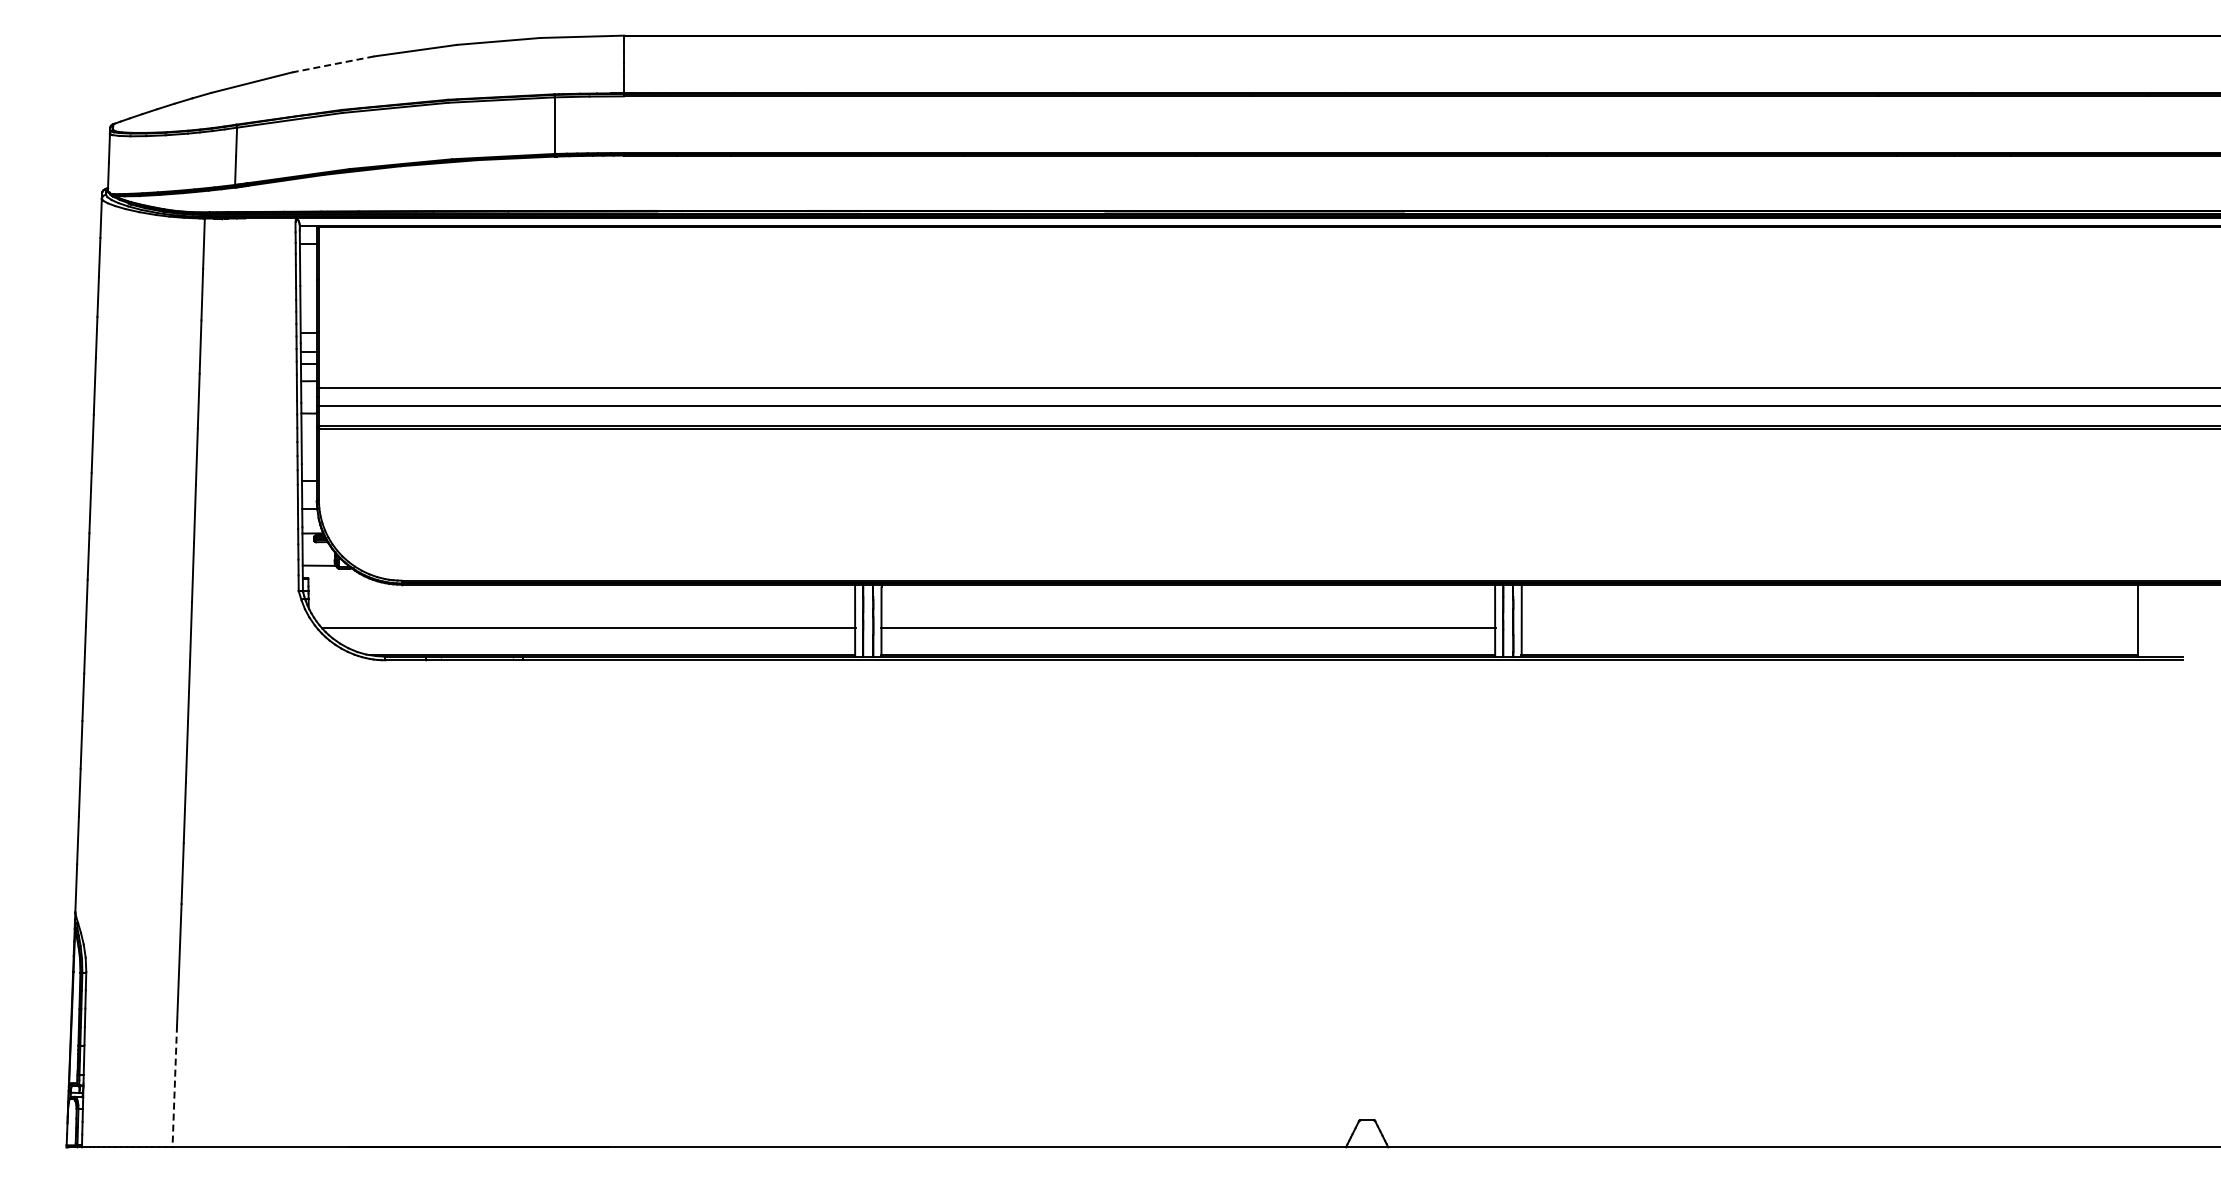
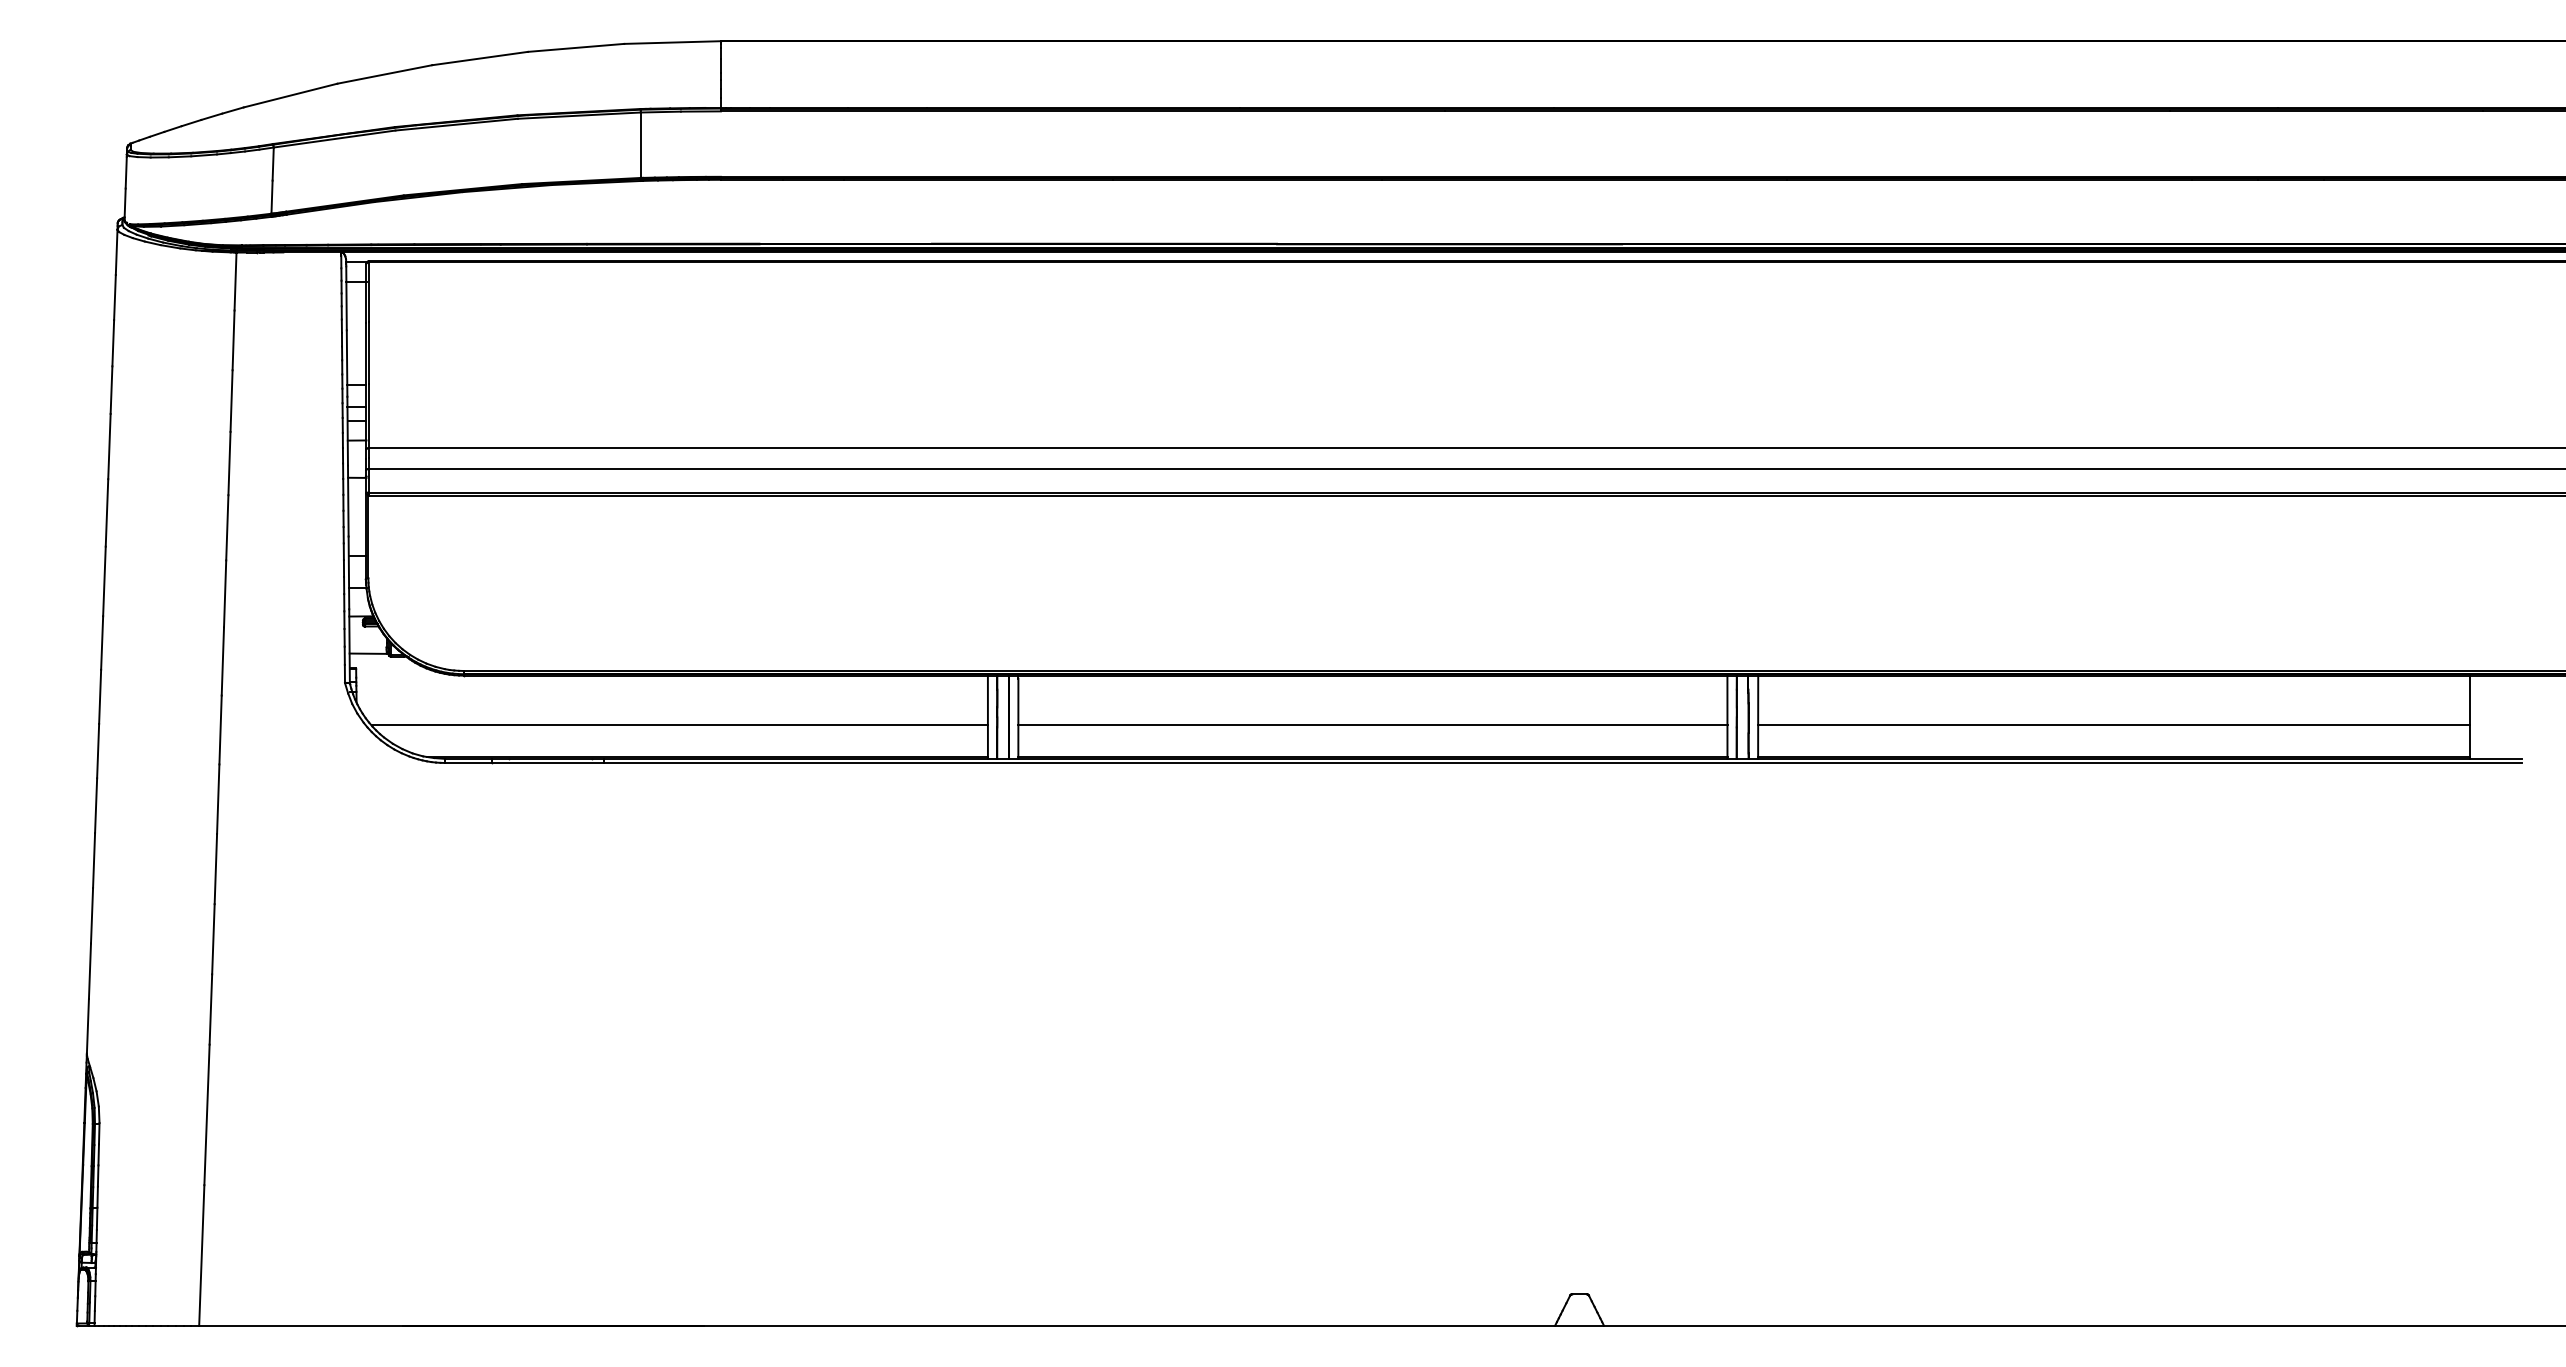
line: (333, 64) -> (385, 74), dashed -> solid
line: (1829, 627) -> (2113, 725), added
line: (174, 1086) -> (201, 1255), dashed -> solid

